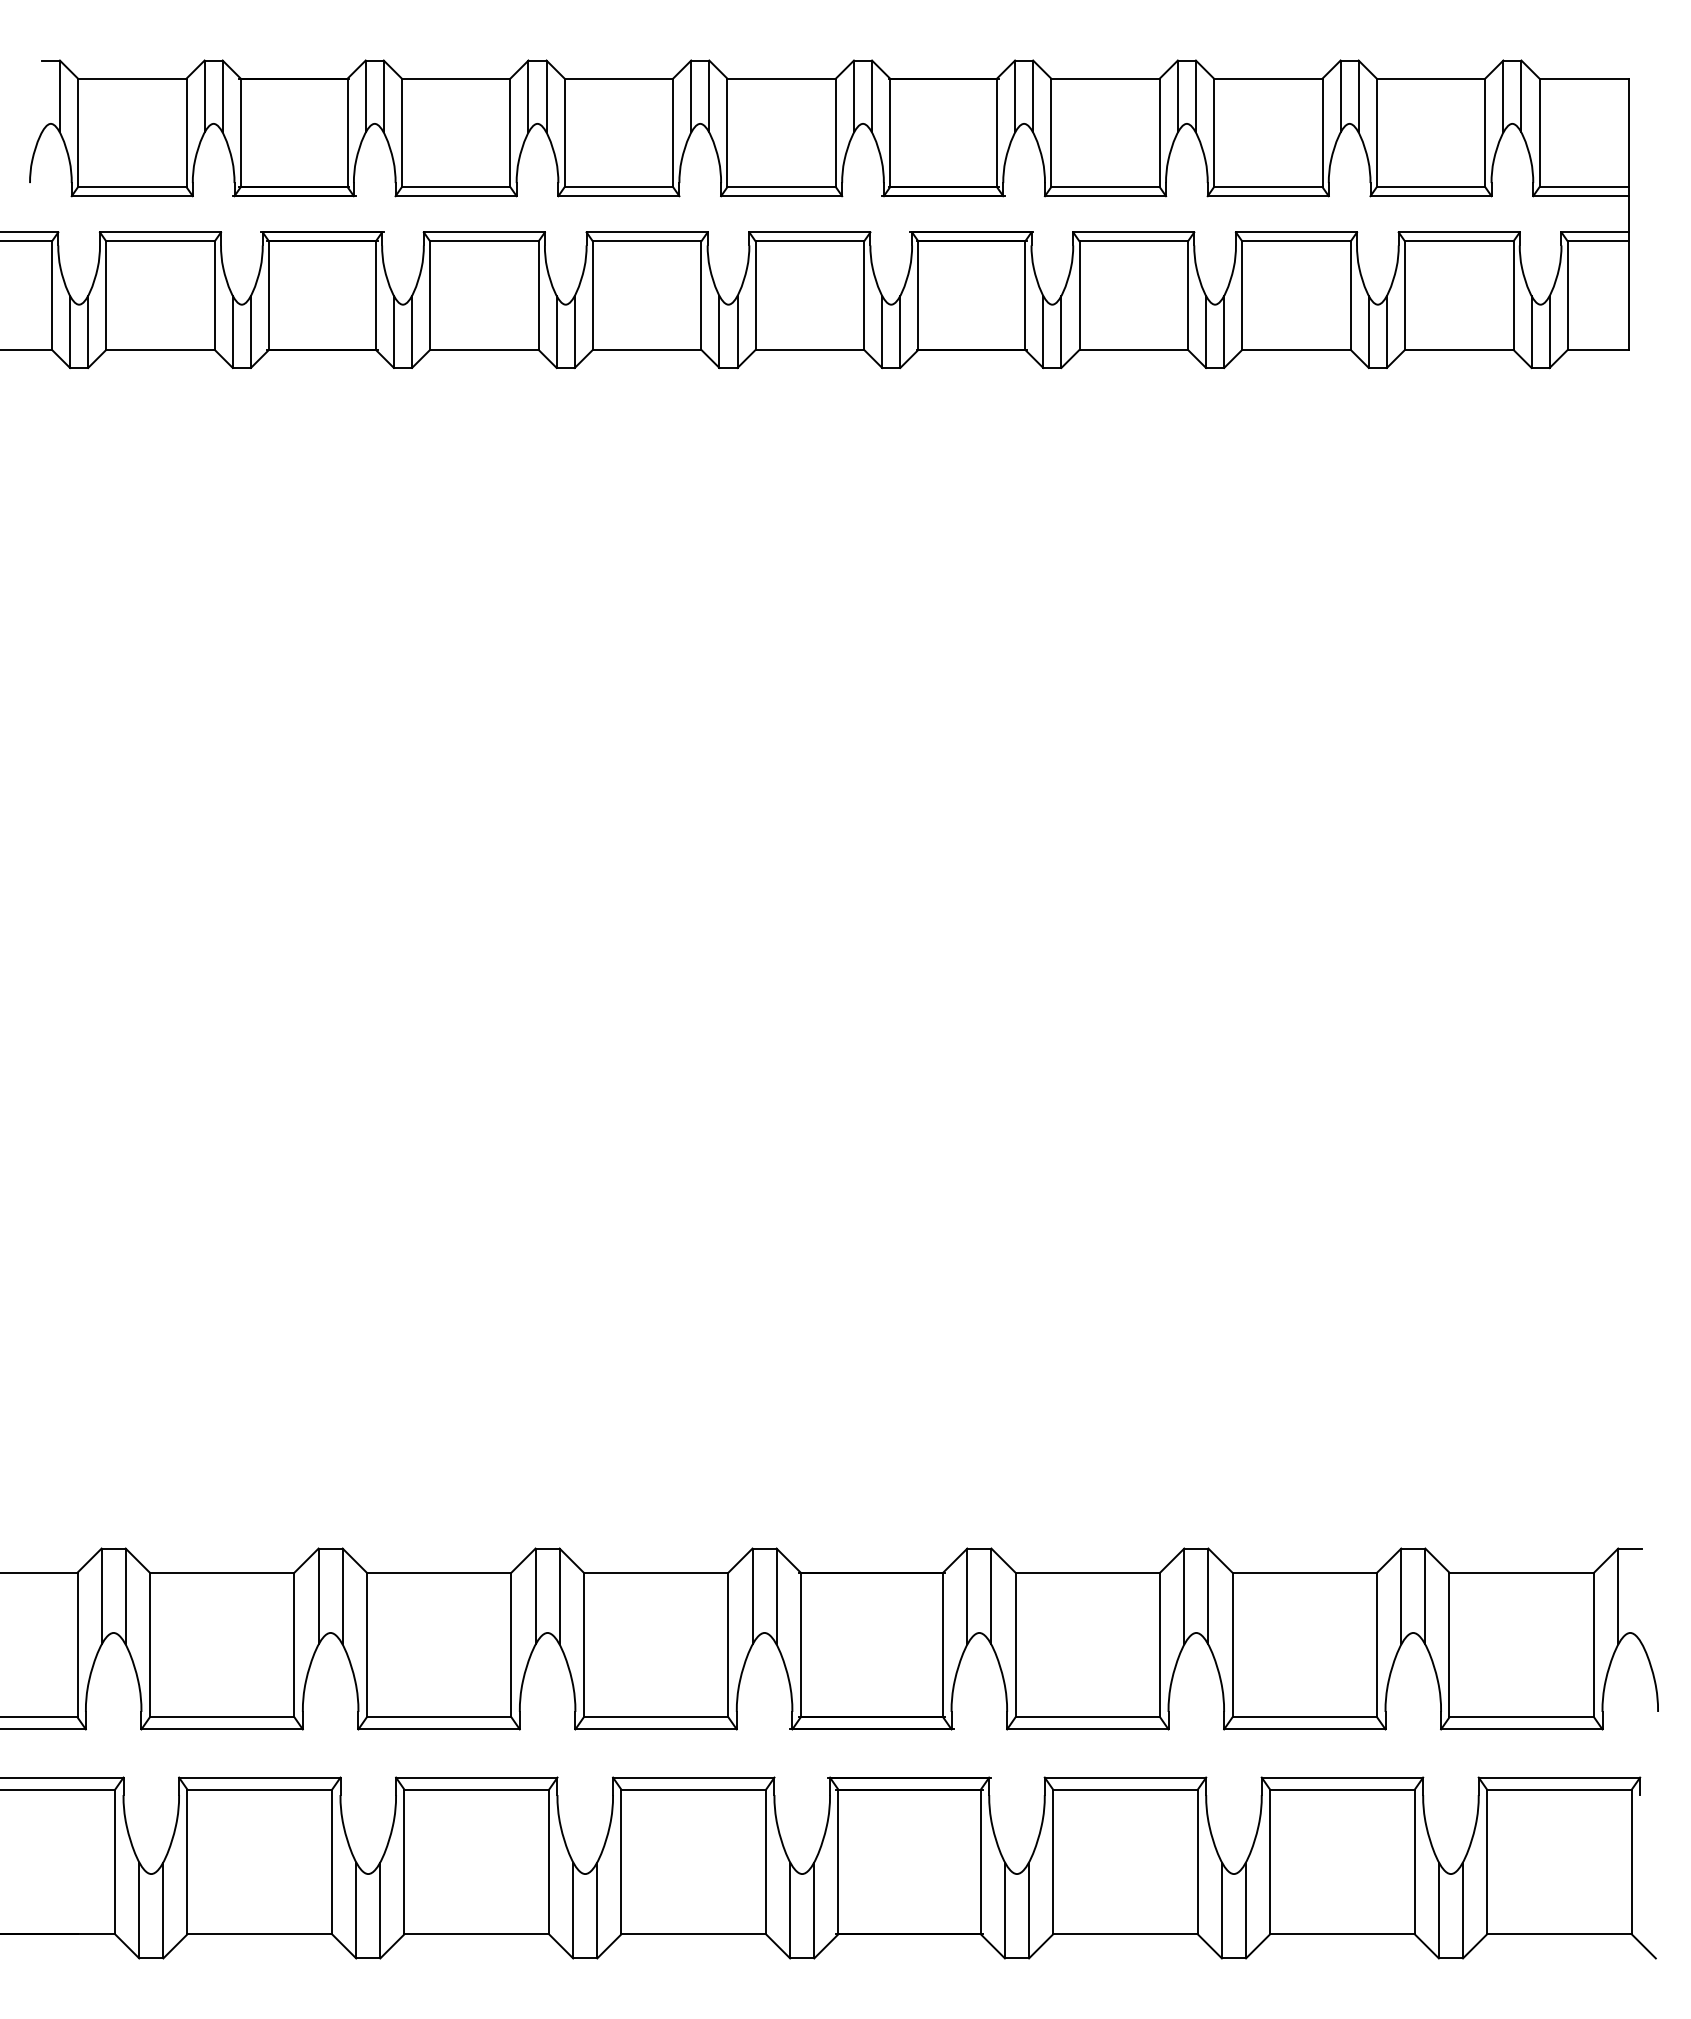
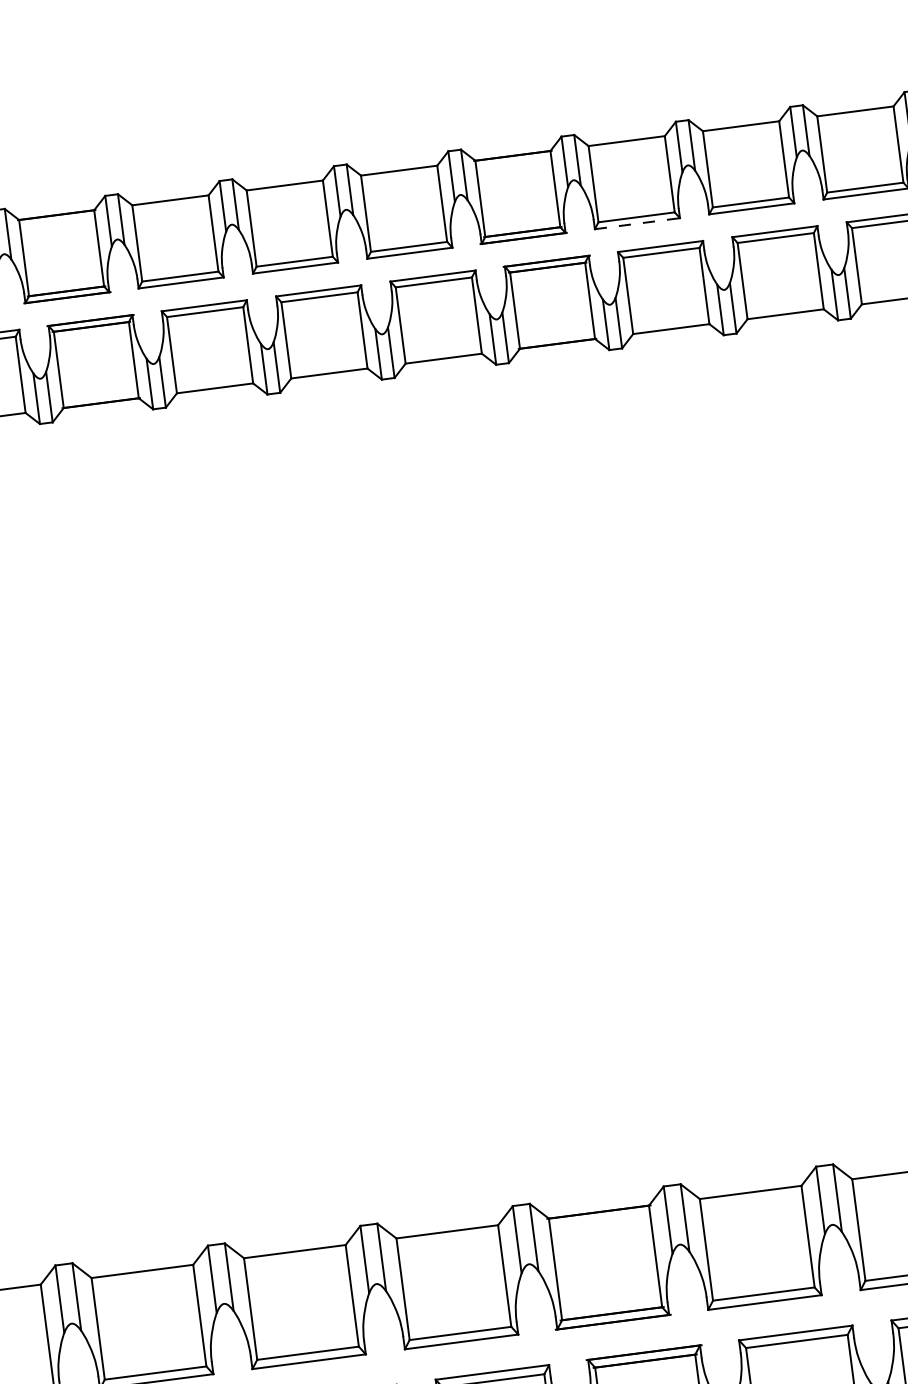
line: (1105, 196) -> (637, 223), solid -> dashed

